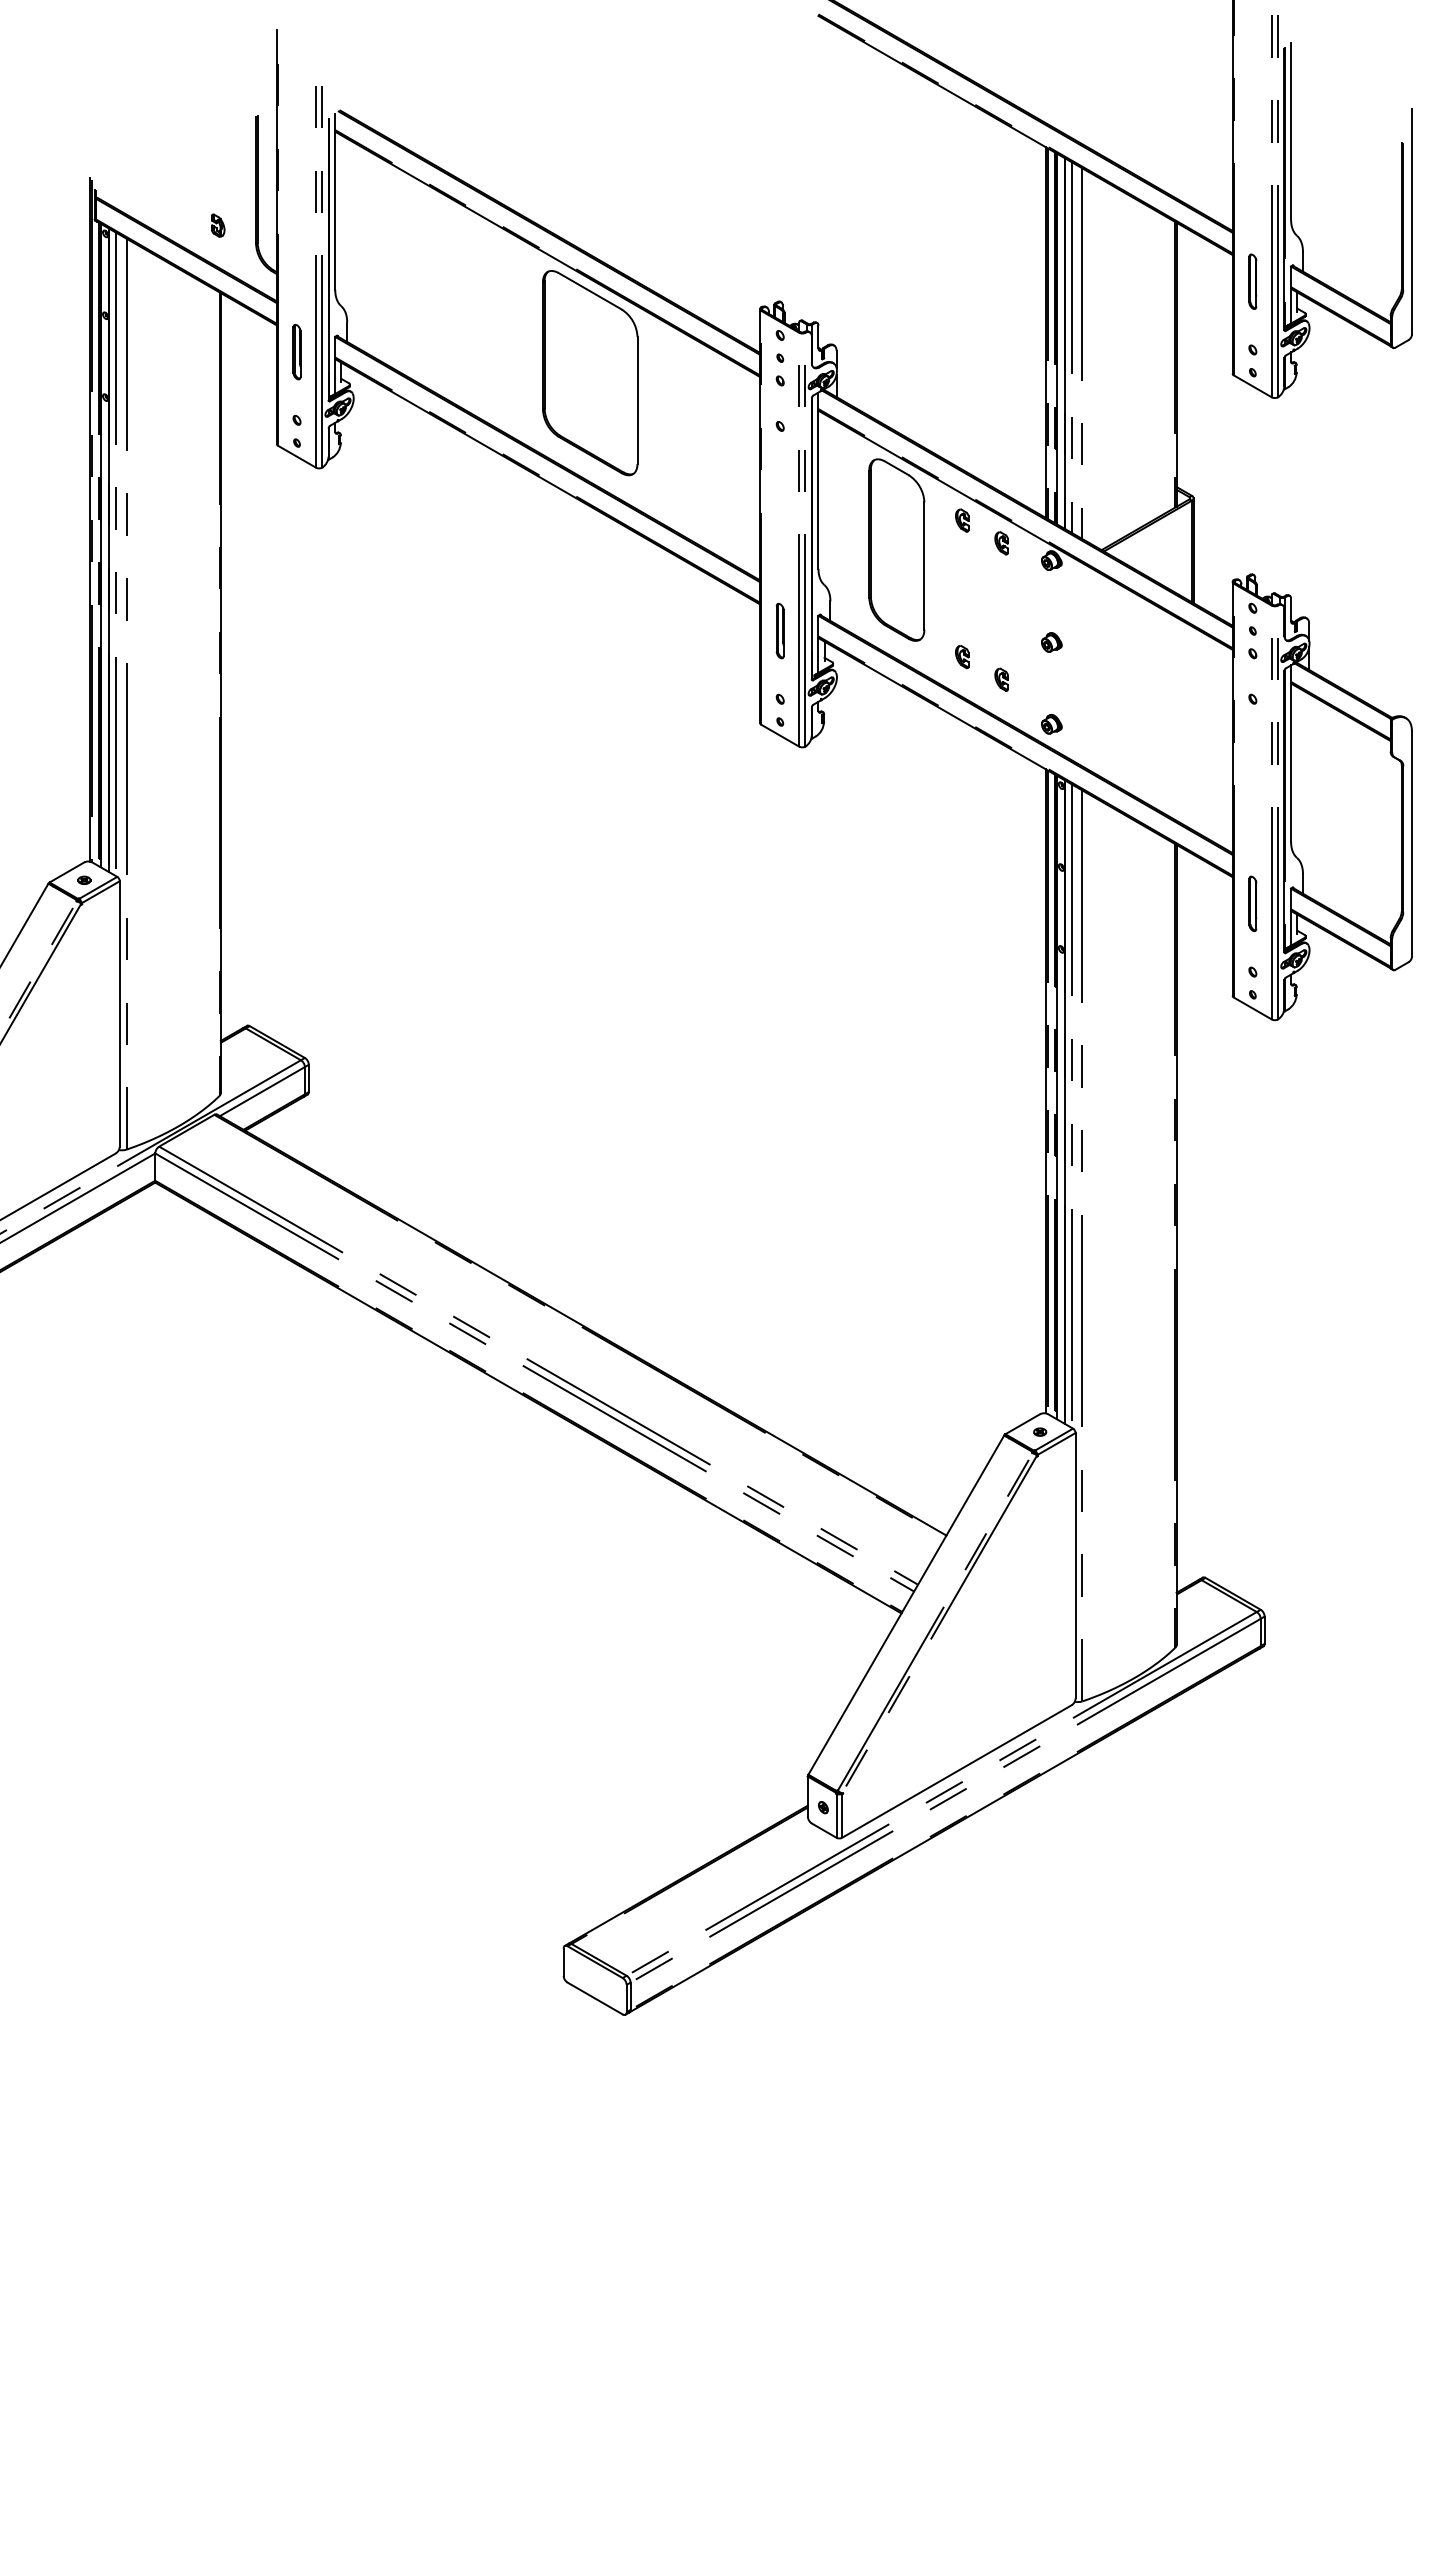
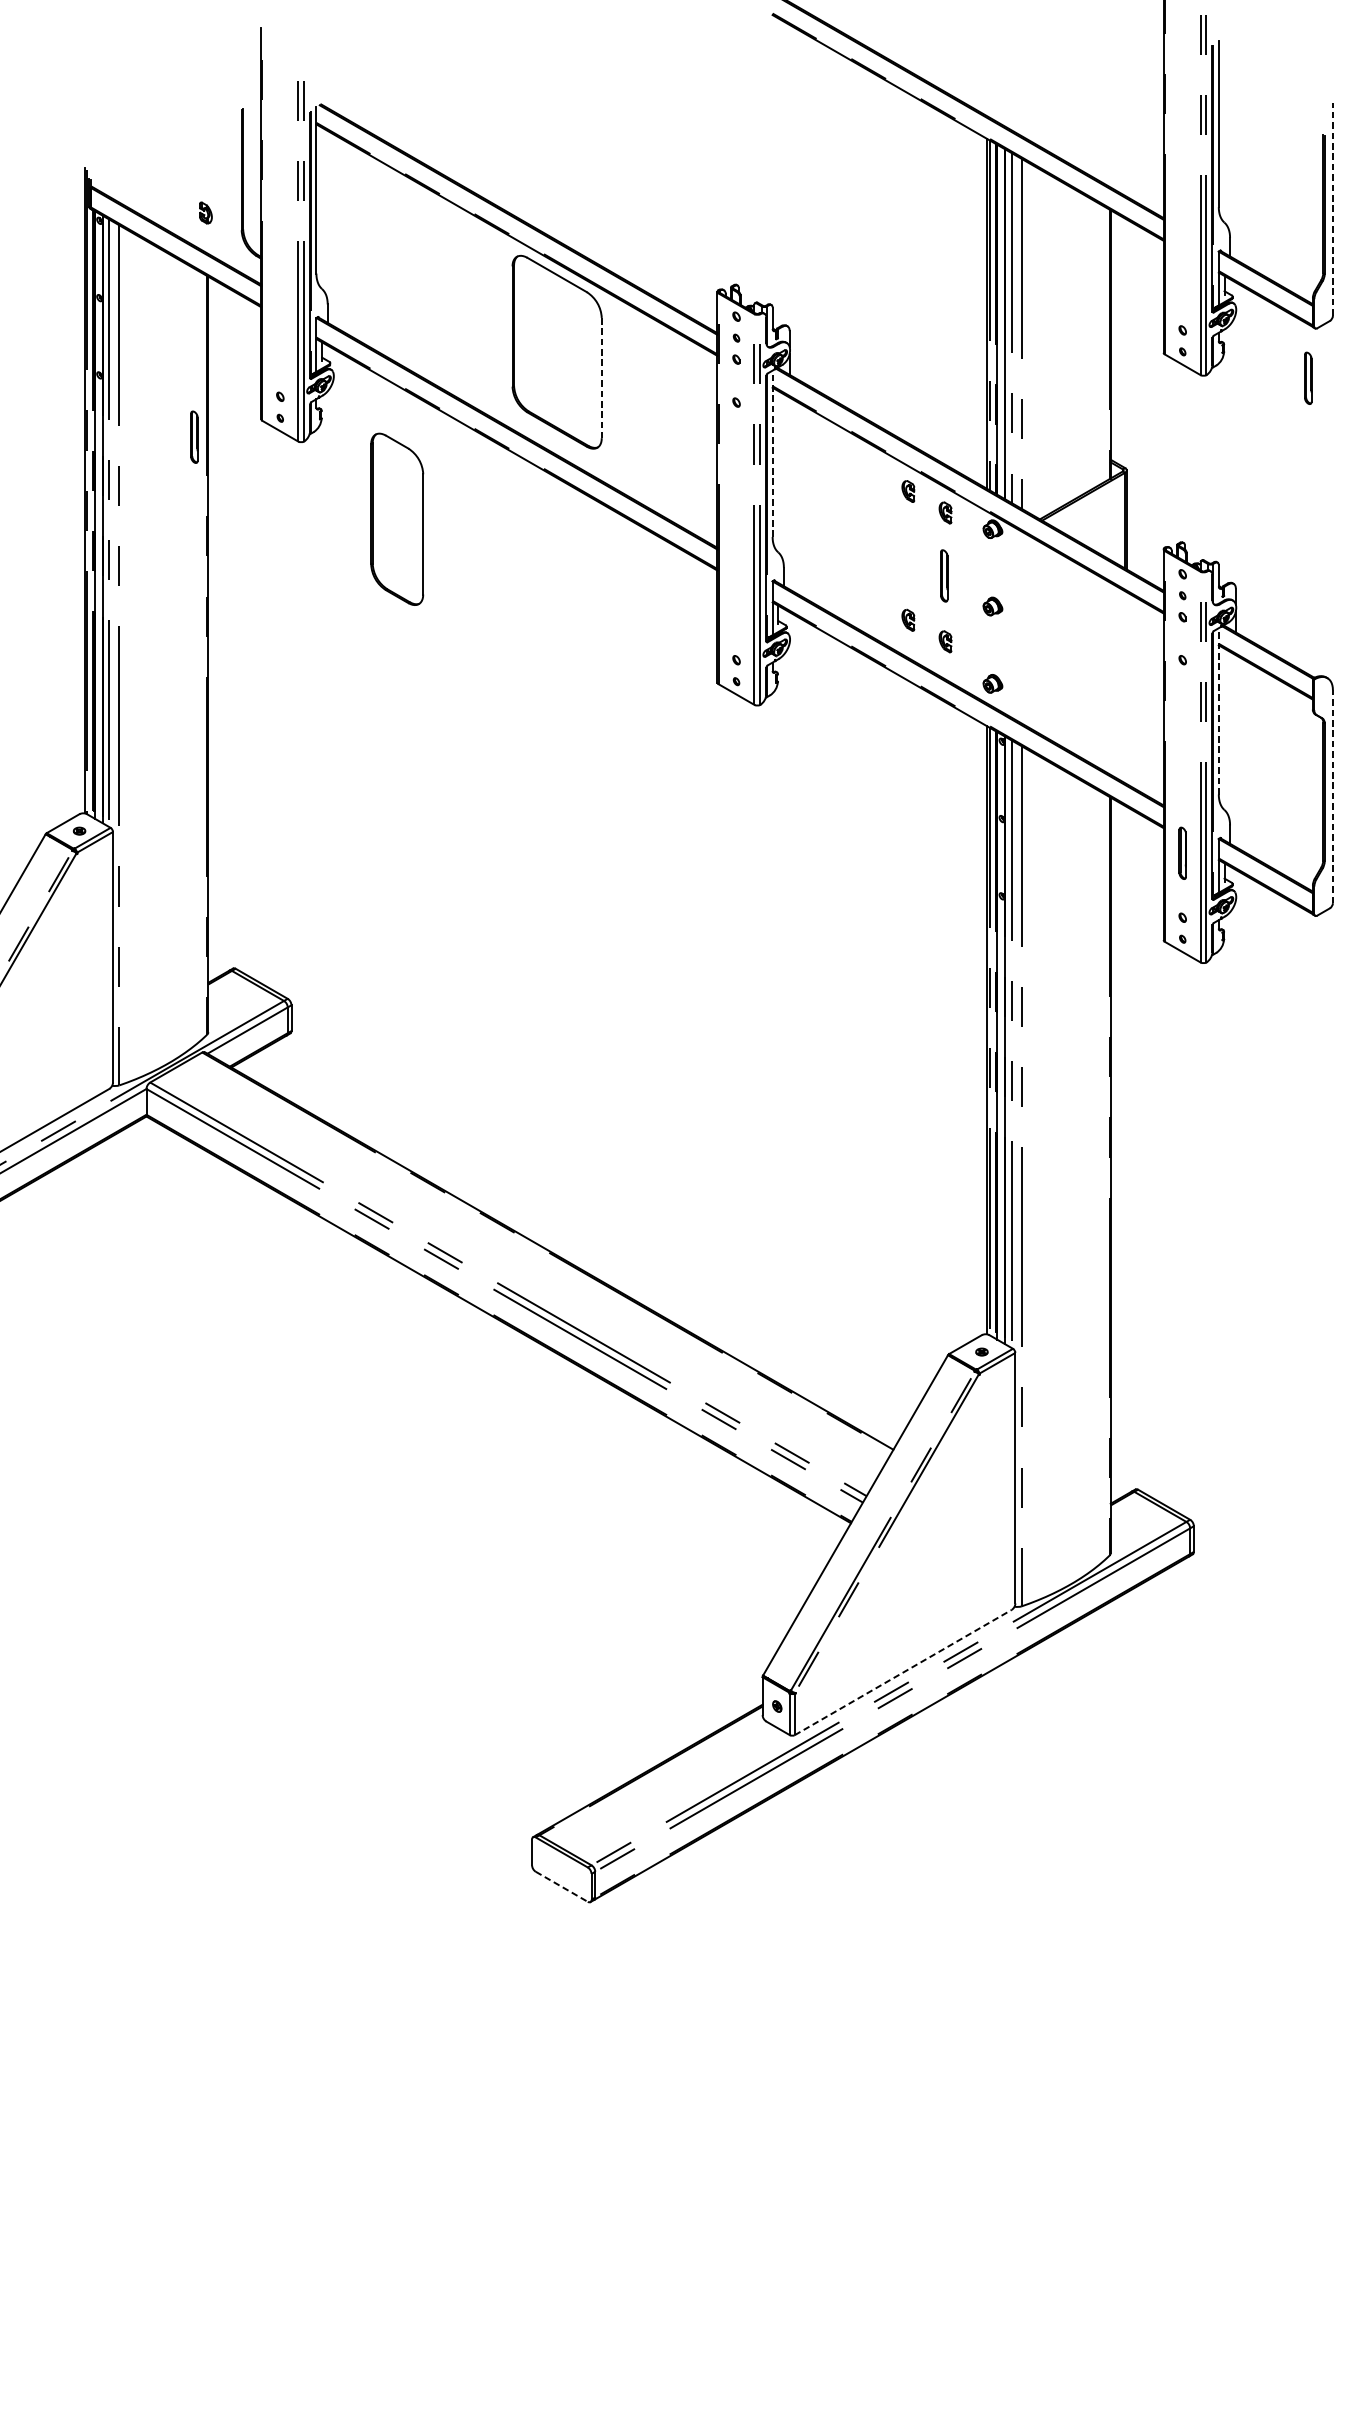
line: (1411, 221) -> (1332, 209), solid -> dashed
part: (1252, 281) -> (1307, 378), moved
part: (296, 352) -> (193, 437), moved
line: (637, 400) -> (601, 378), solid -> dashed
line: (818, 480) -> (772, 453), solid -> dashed
part: (896, 549) -> (396, 518), moved
part: (779, 630) -> (943, 575), moved
line: (1291, 752) -> (1219, 710), solid -> dashed
line: (1411, 843) -> (1332, 796), solid -> dashed
line: (956, 1771) -> (902, 1672), solid -> dashed
line: (595, 1998) -> (562, 1886), solid -> dashed

